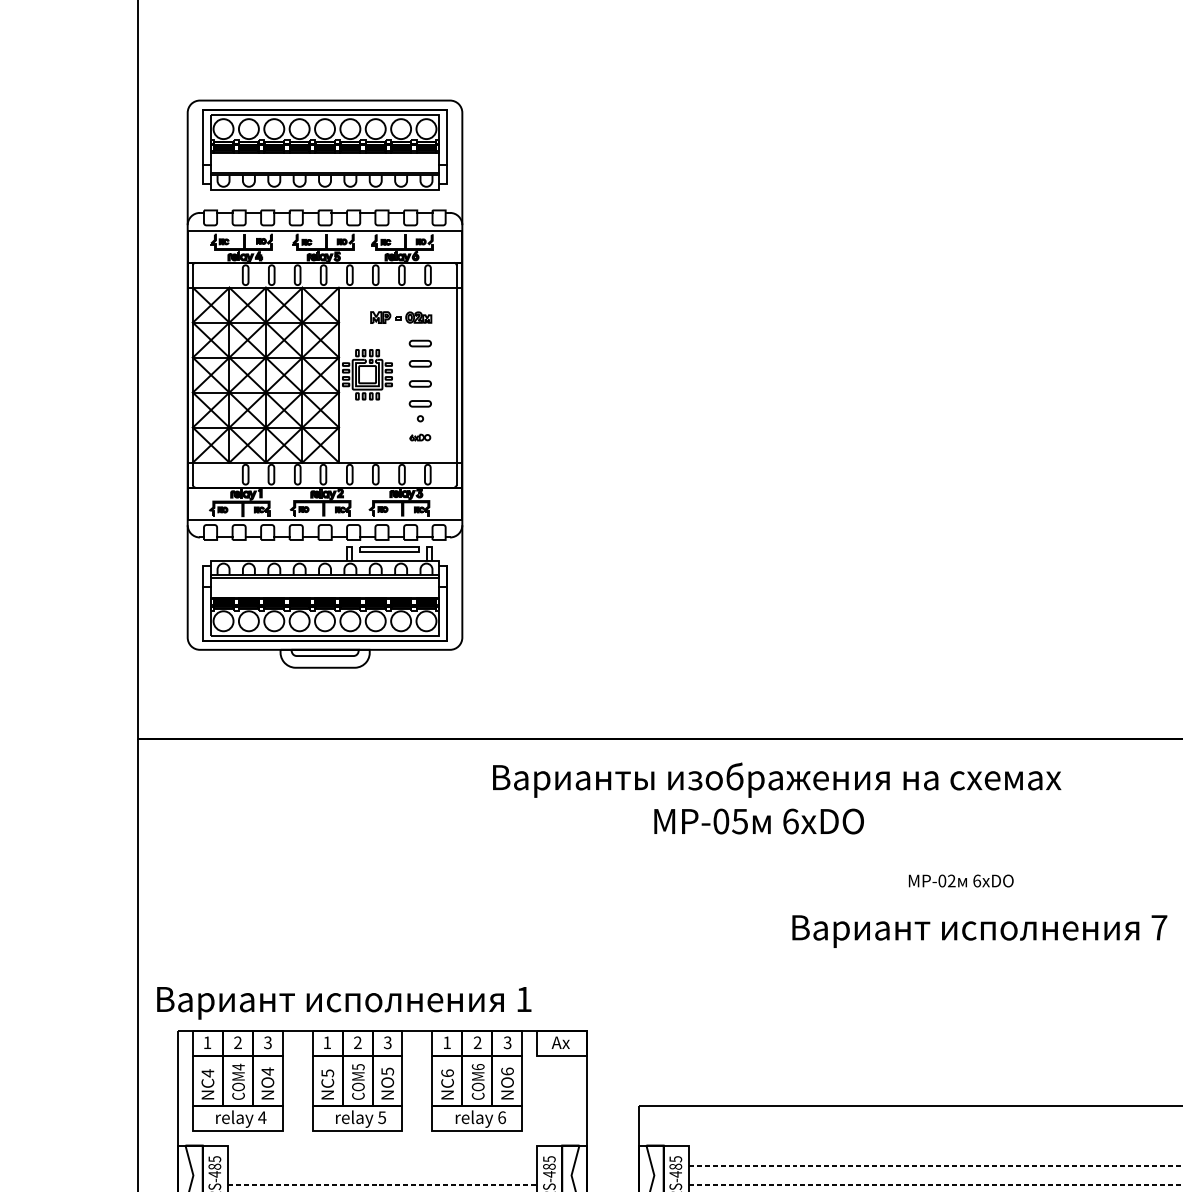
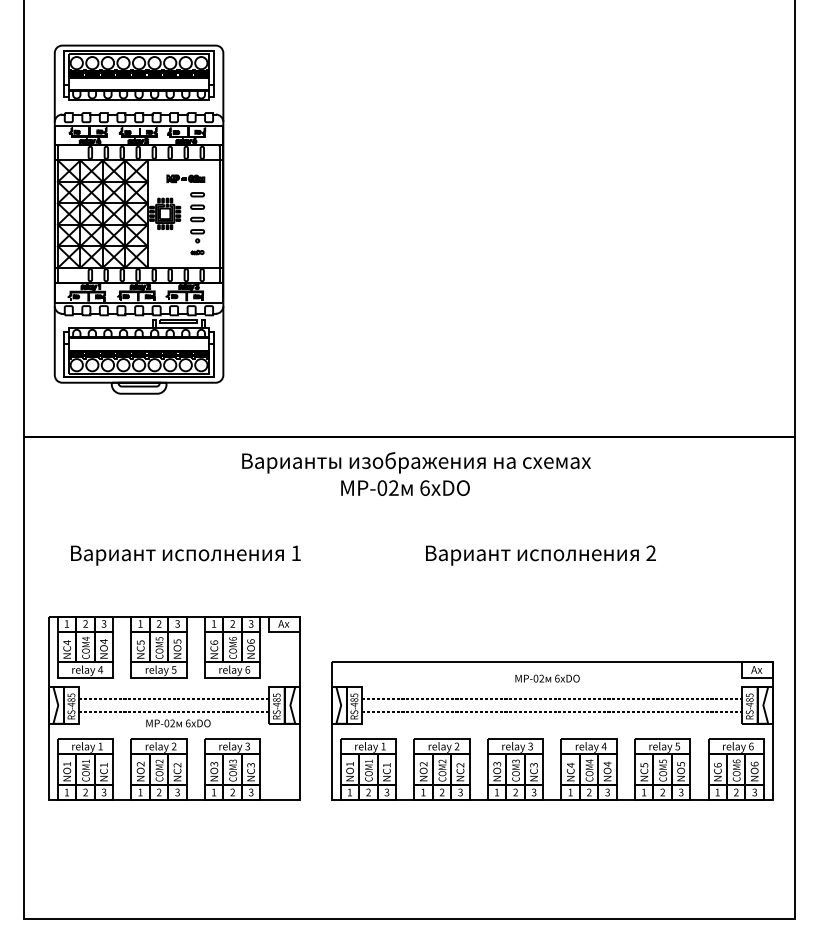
text: (739, 820) -> (393, 487), -05 -> -02
text: (961, 880) -> (547, 678), moved
text: (1158, 926) -> (650, 552), 7 -> 2
text: (343, 1002) -> (185, 555), moved
line: (382, 1165) -> (174, 699), added

